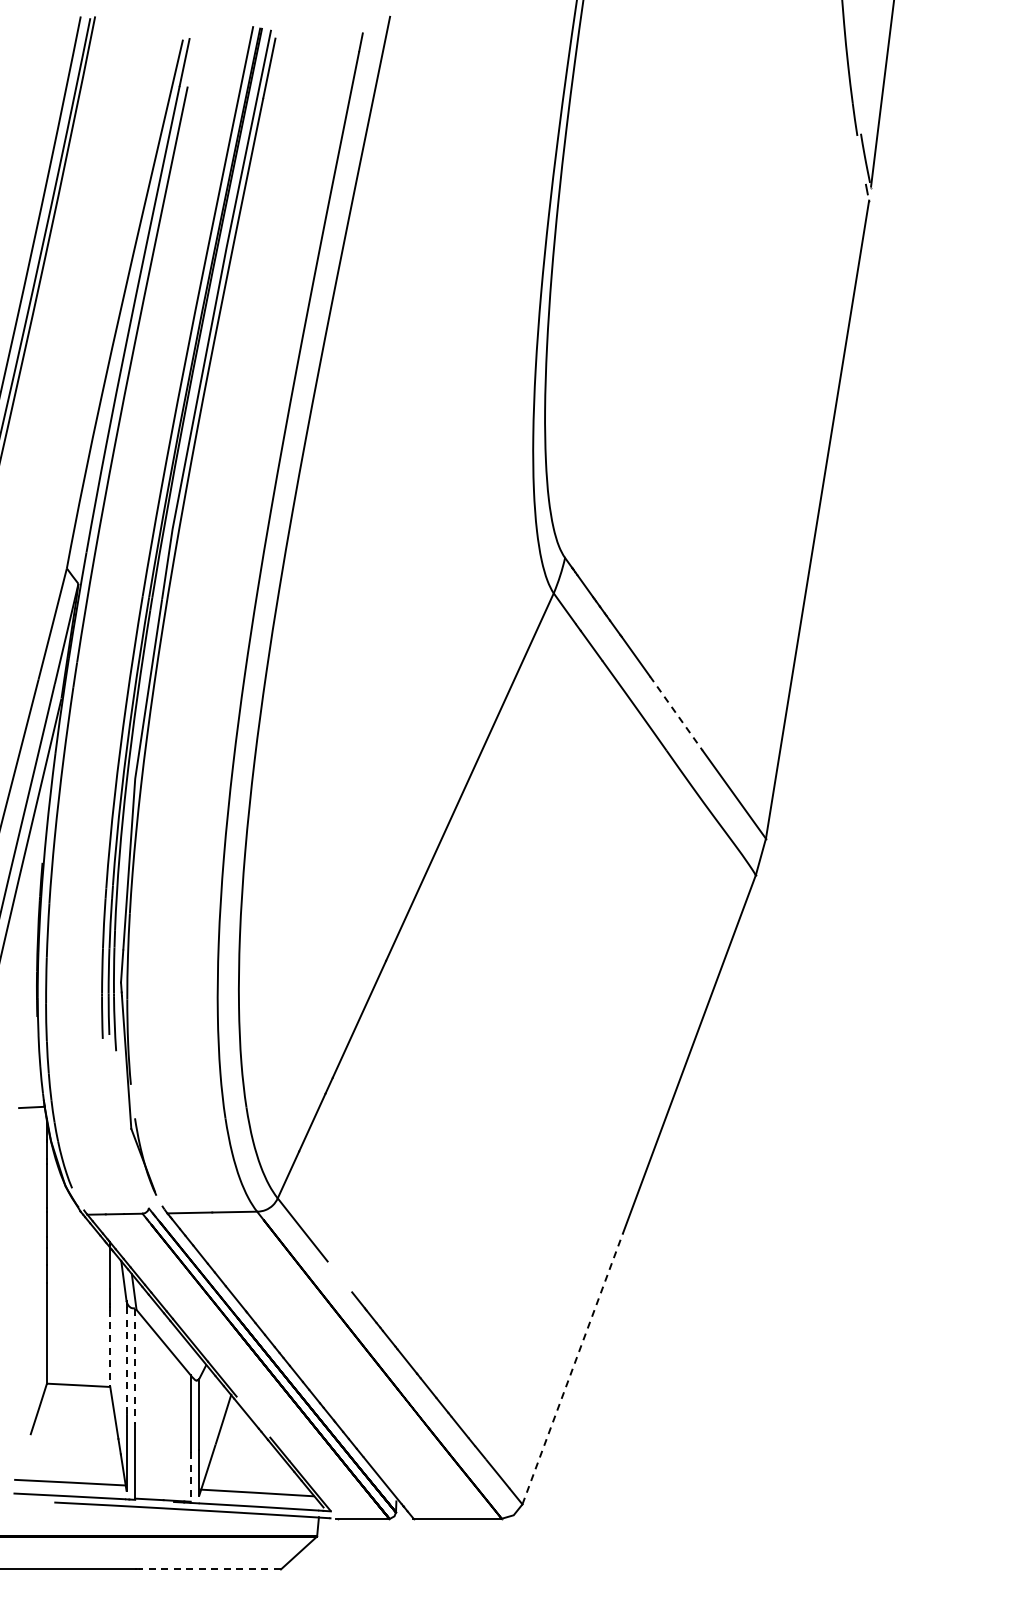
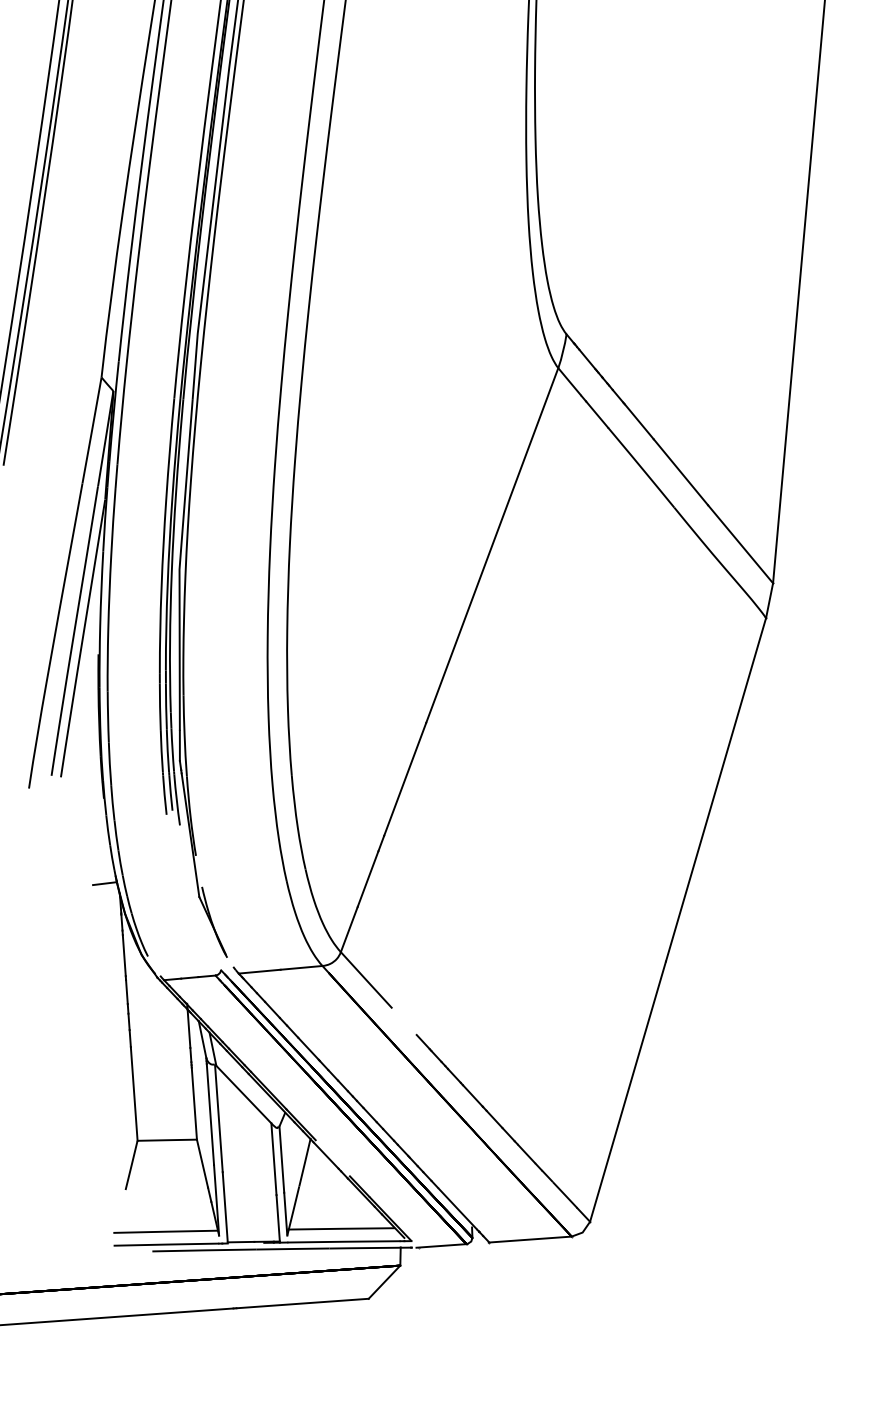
line: (676, 713) -> (681, 472), dashed -> solid
line: (110, 1348) -> (194, 1103), dashed -> solid
line: (126, 1361) -> (210, 1114), dashed -> solid
line: (135, 1366) -> (219, 1118), dashed -> solid
line: (572, 1368) -> (627, 1091), dashed -> solid
line: (190, 1476) -> (277, 1217), dashed -> solid
line: (210, 1569) -> (302, 1303), dashed -> solid

